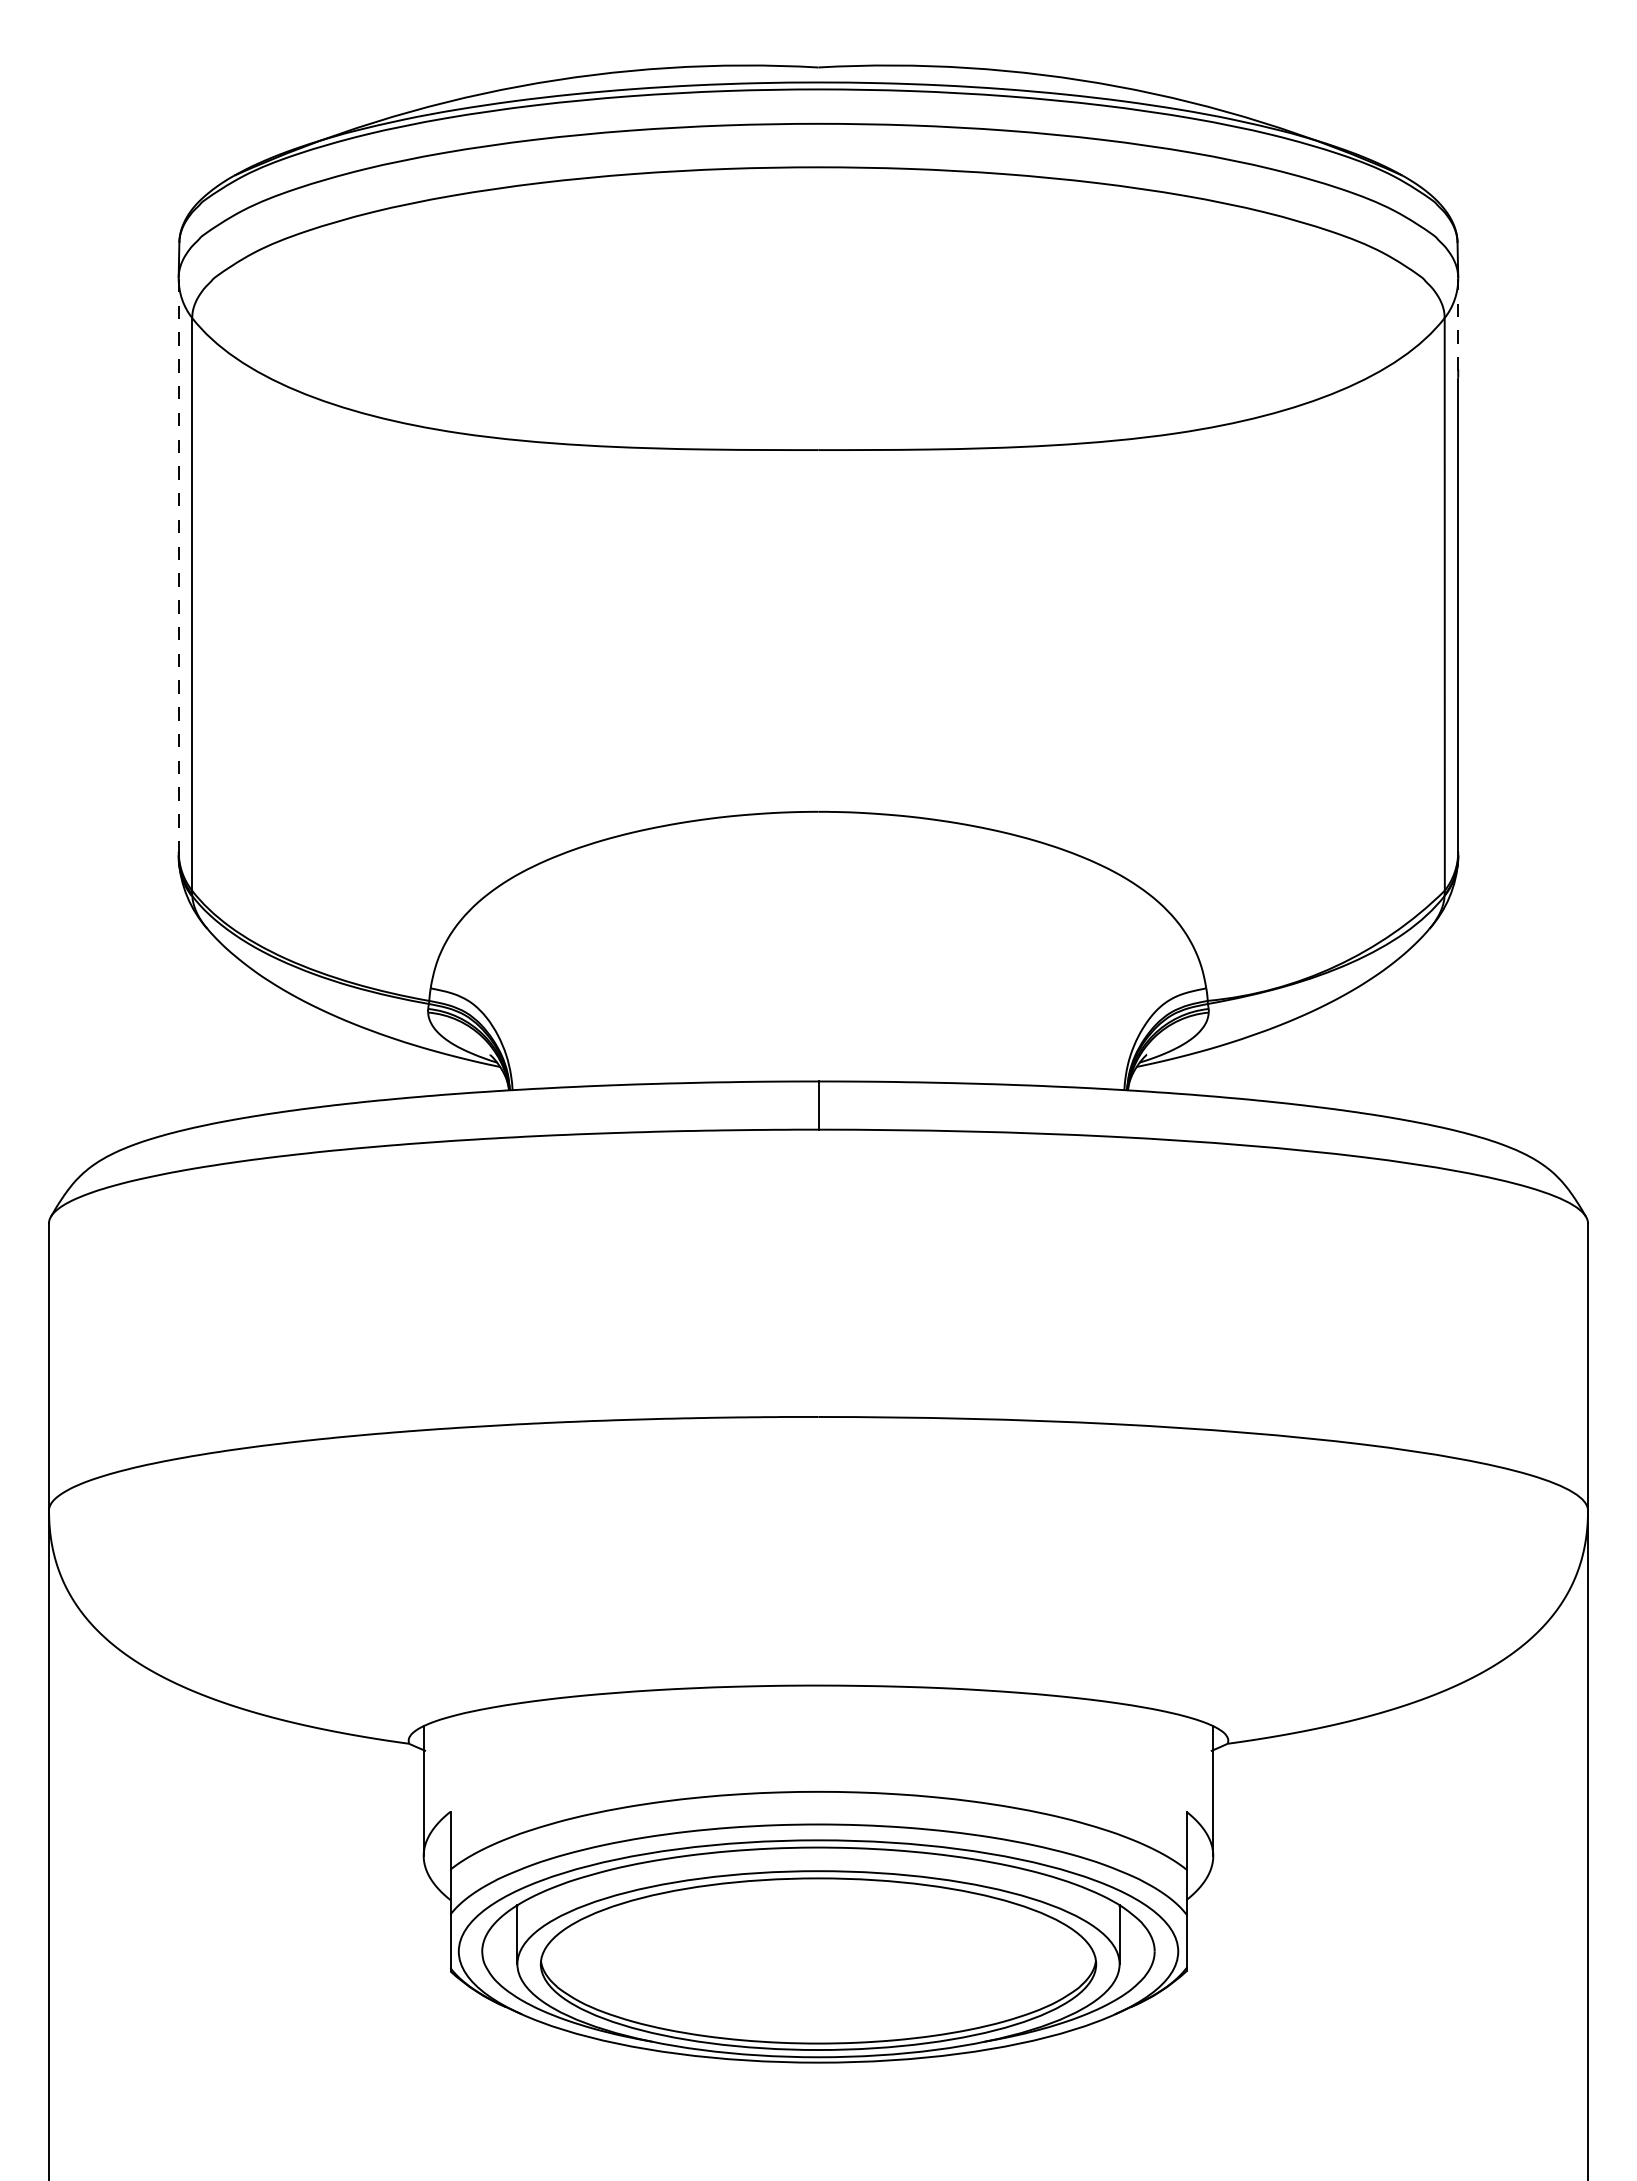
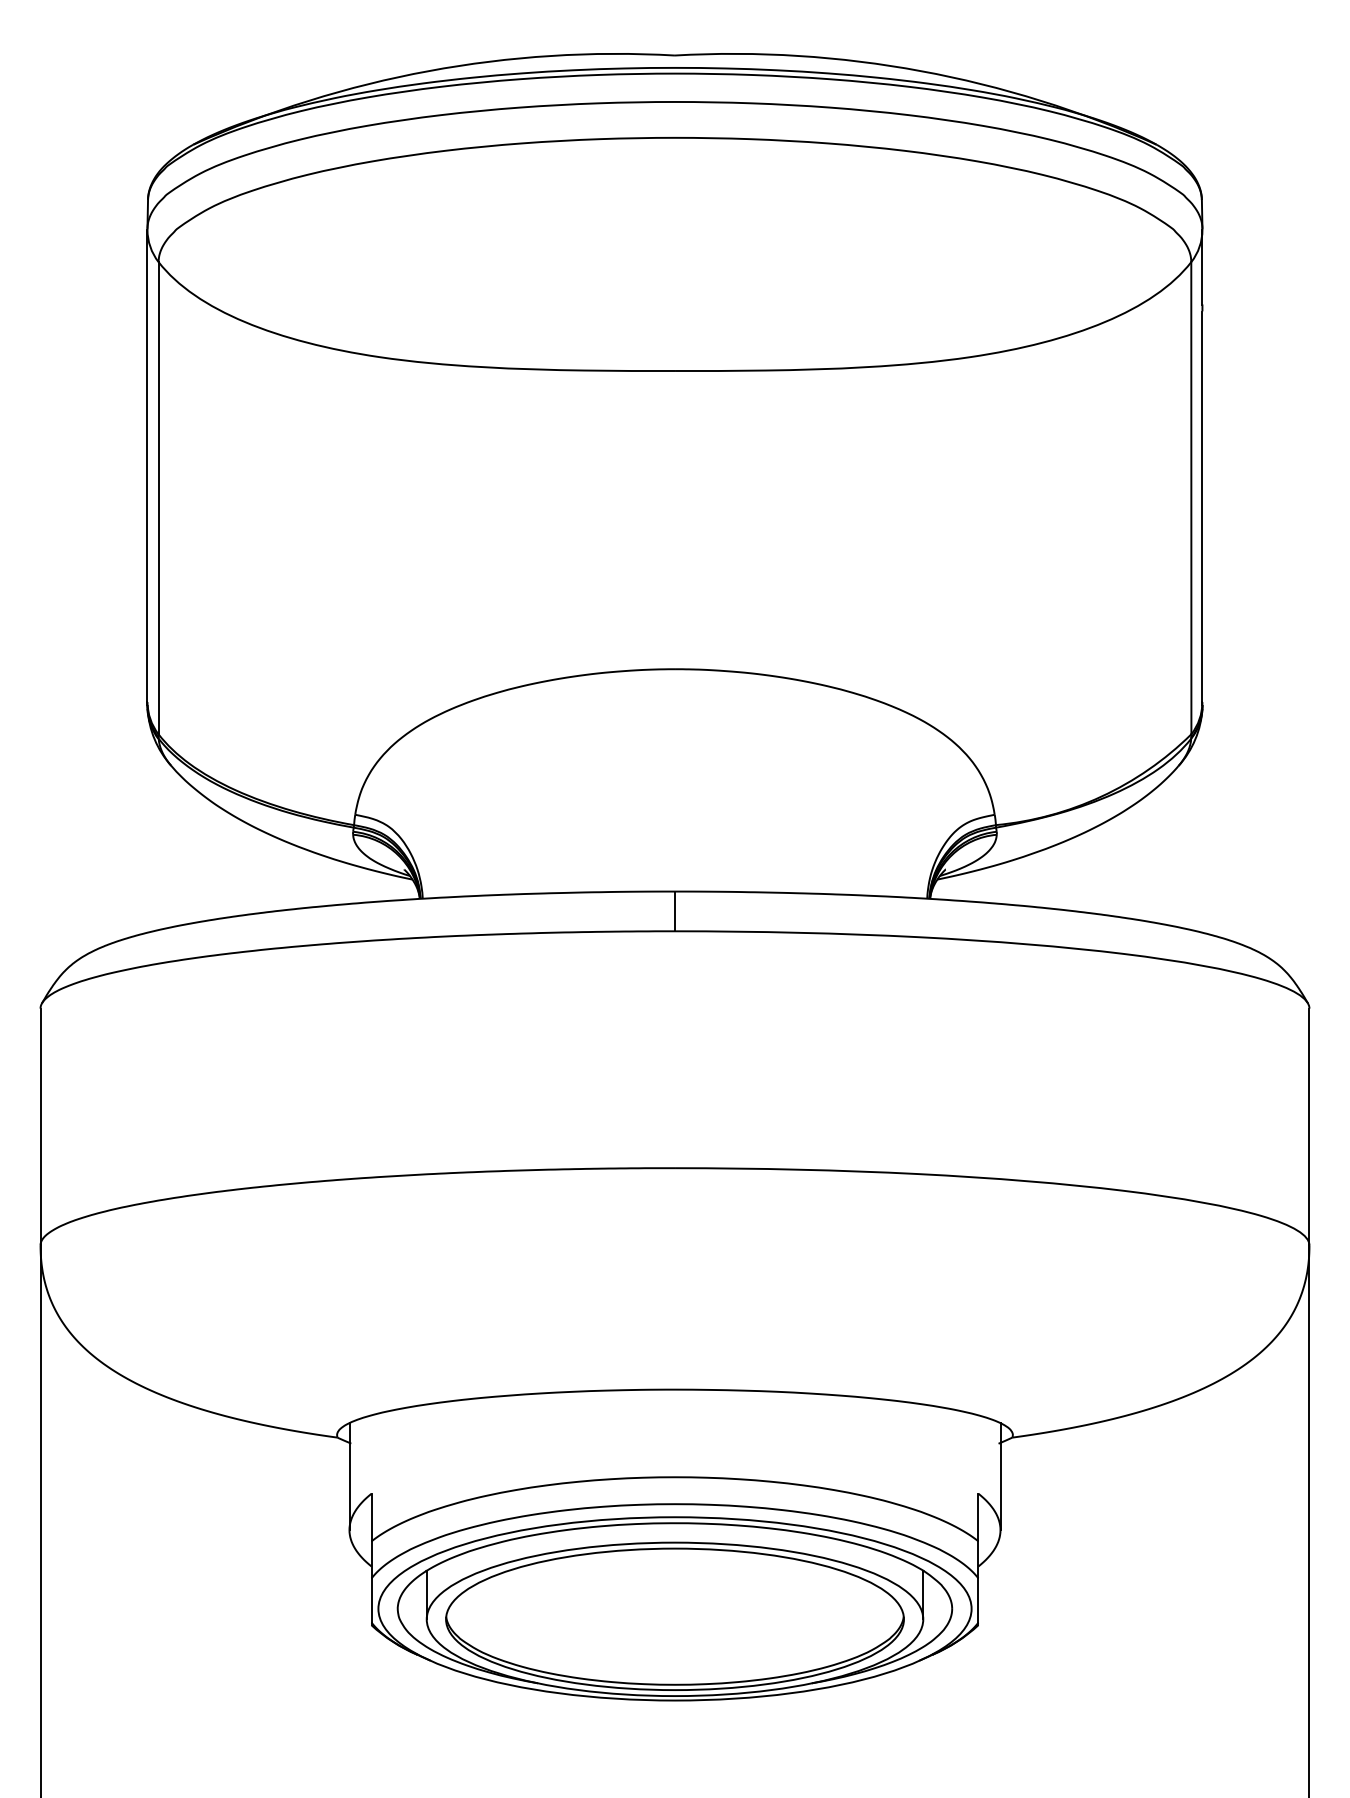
line: (1458, 324) -> (1202, 267), dashed -> solid
line: (178, 565) -> (147, 466), dashed -> solid

